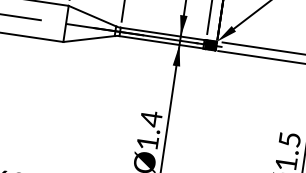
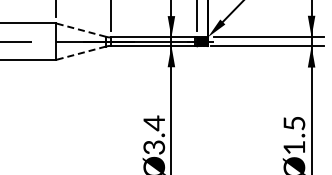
line: (92, 16) -> (81, 30), solid -> dashed
line: (89, 39) -> (81, 53), solid -> dashed
text: (147, 143) -> (154, 147), 1.4 -> 3.4

